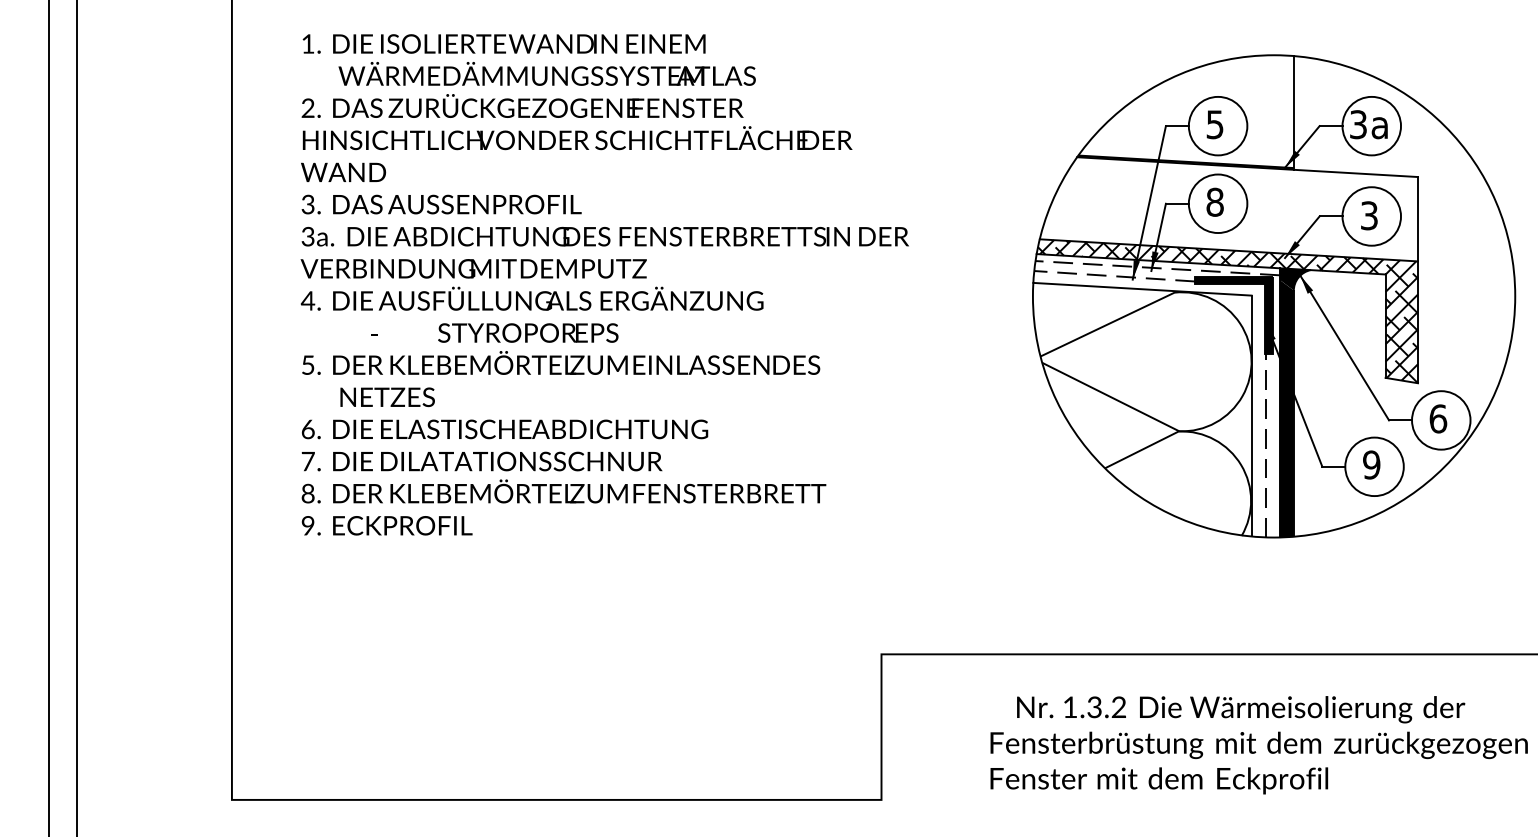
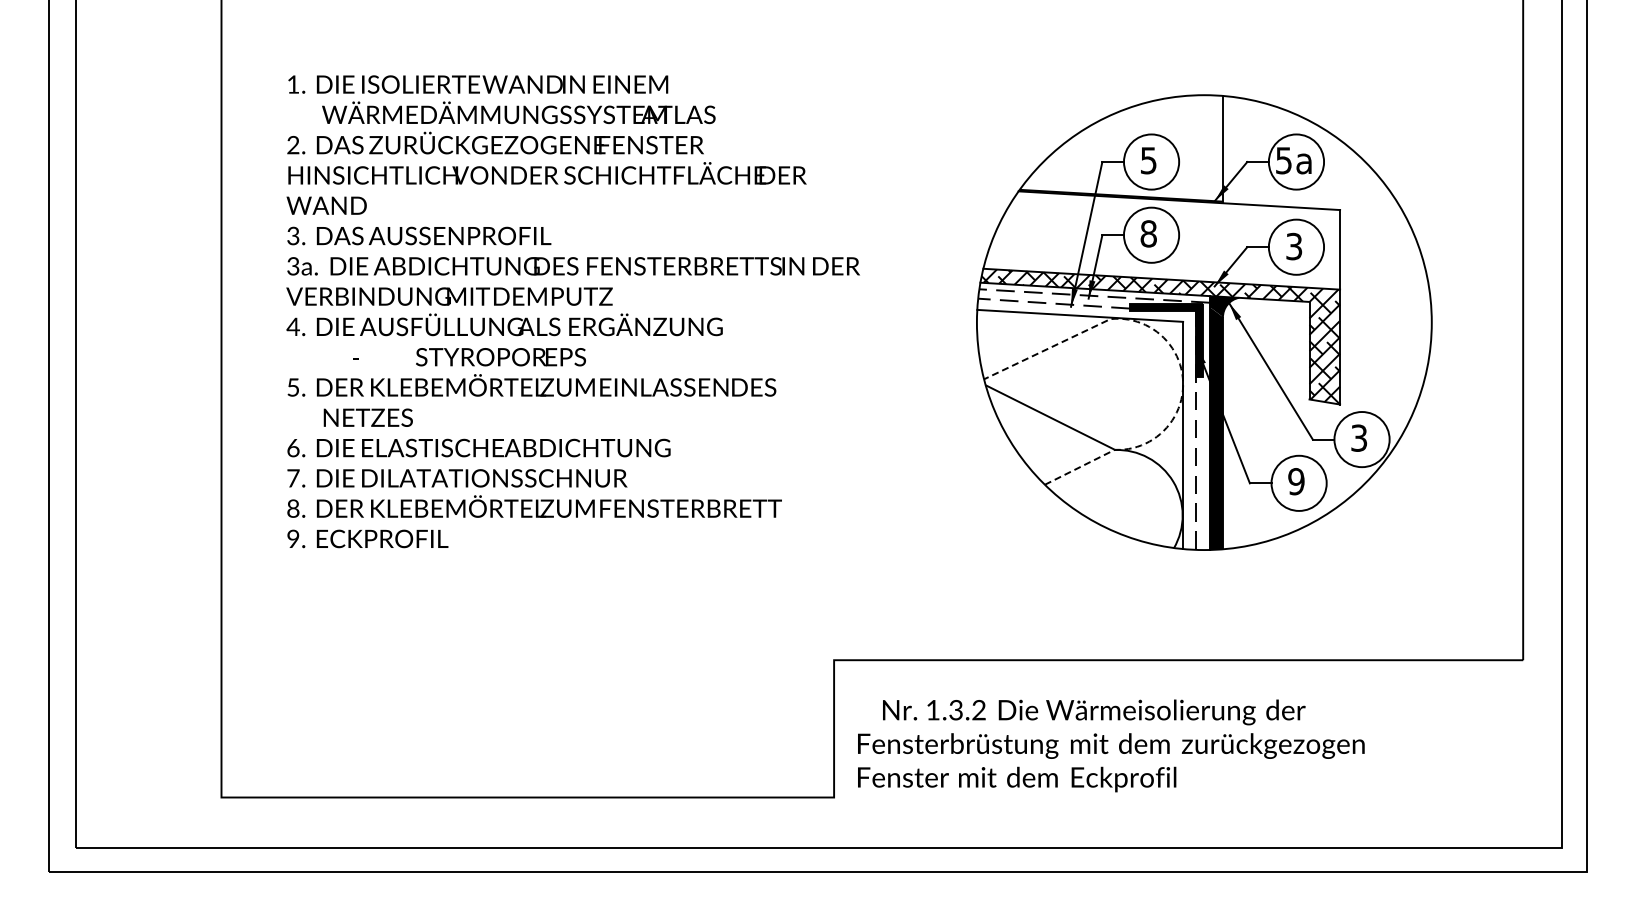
text: (1357, 124) -> (1283, 160), 3a -> 5a
line: (1244, 332) -> (1176, 356), solid -> dashed
text: (1438, 418) -> (1359, 437), 6 -> 3
text: (1259, 744) -> (1111, 745), moved

